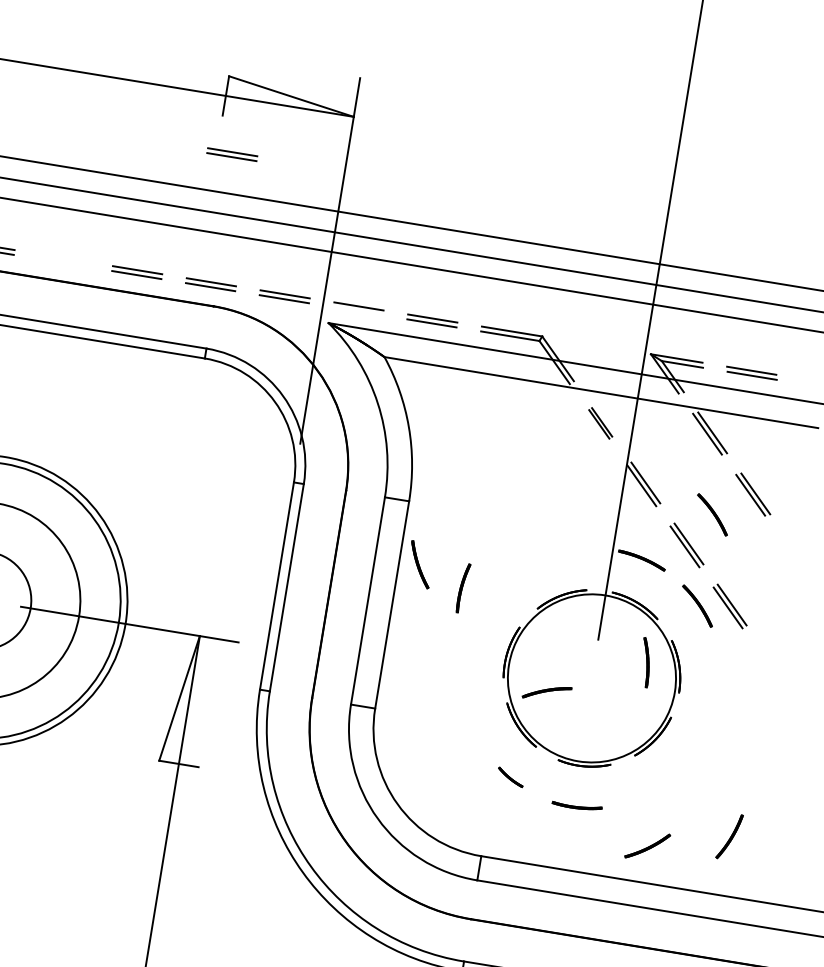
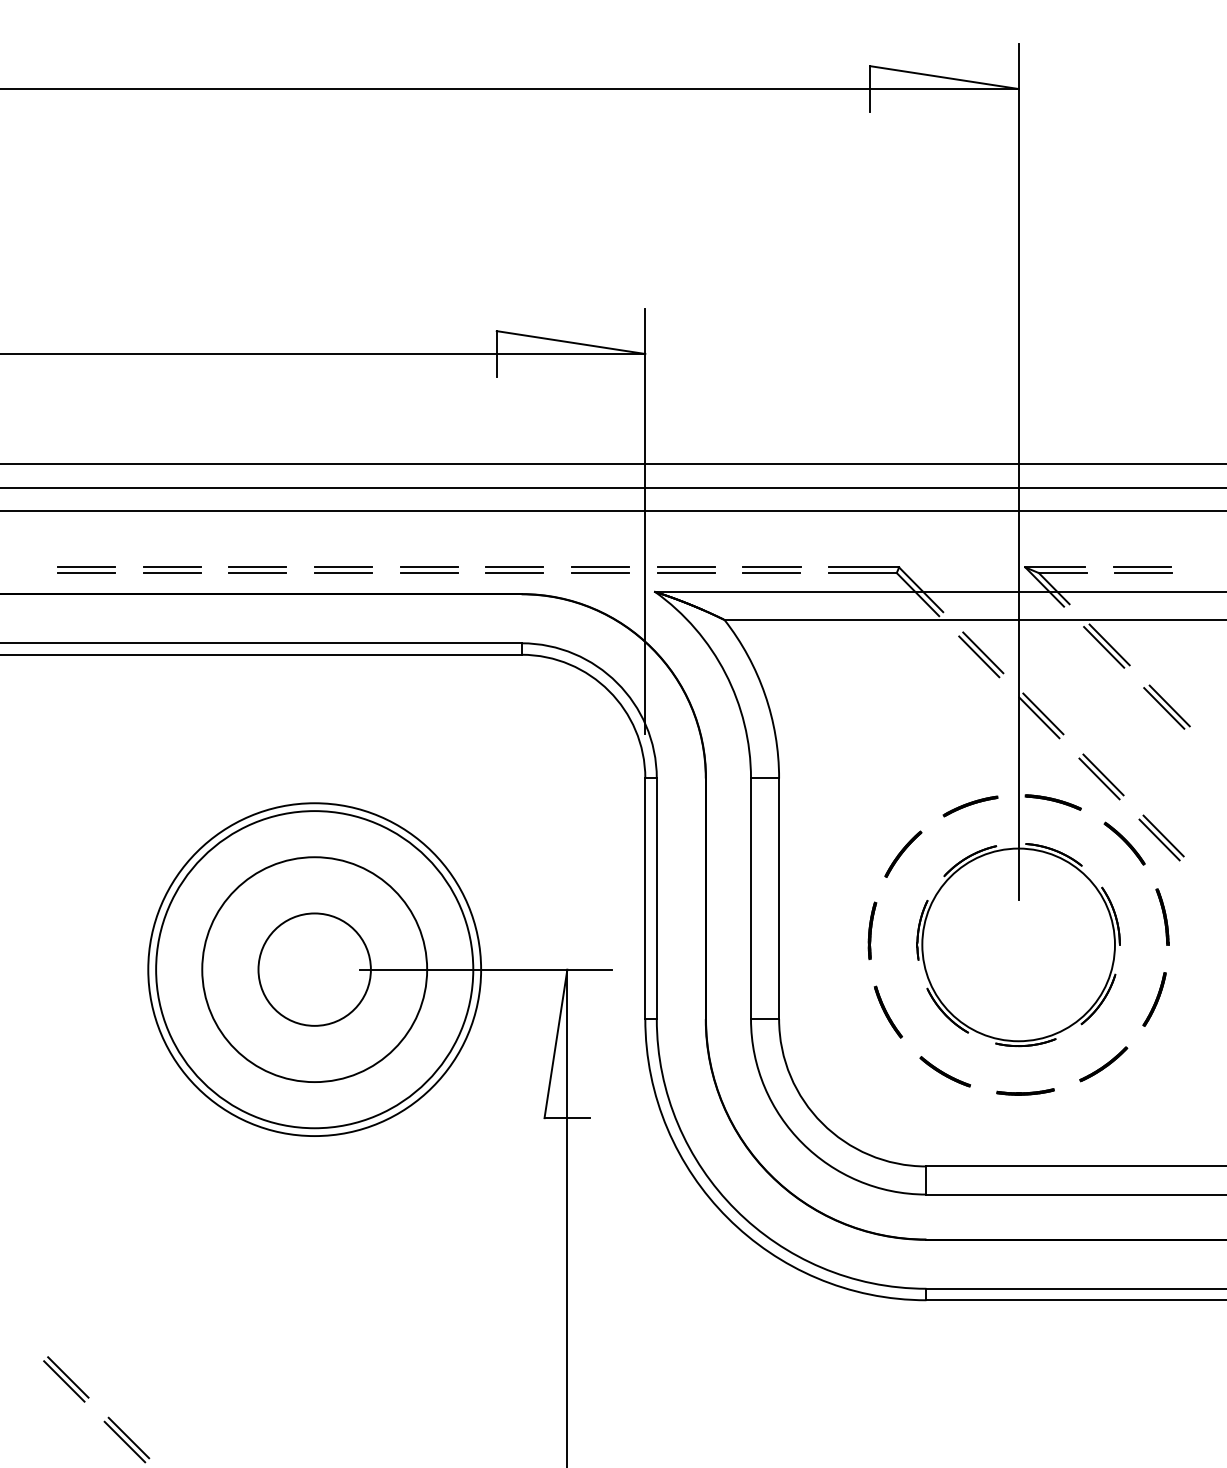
part: (232, 153) -> (514, 418), removed
line: (63, 258) -> (343, 567), added
line: (62, 263) -> (343, 573), added
line: (357, 311) -> (685, 573), added
part: (600, 423) -> (981, 654), size x1.43
part: (712, 514) -> (1124, 737), removed
part: (419, 564) -> (887, 1011), moved
part: (505, 583) -> (903, 853), added
part: (463, 588) -> (872, 930), moved
part: (645, 662) -> (1162, 916), moved
part: (547, 692) -> (970, 806), moved
part: (510, 776) -> (944, 1071), size x1.67
part: (729, 836) -> (1154, 999), moved
part: (647, 846) -> (1103, 1064), moved

